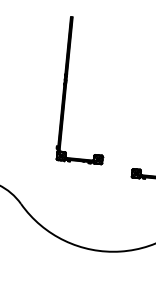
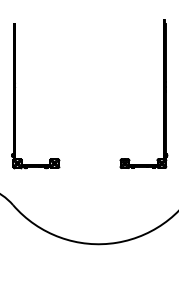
part: (65, 89) -> (15, 96), moved

